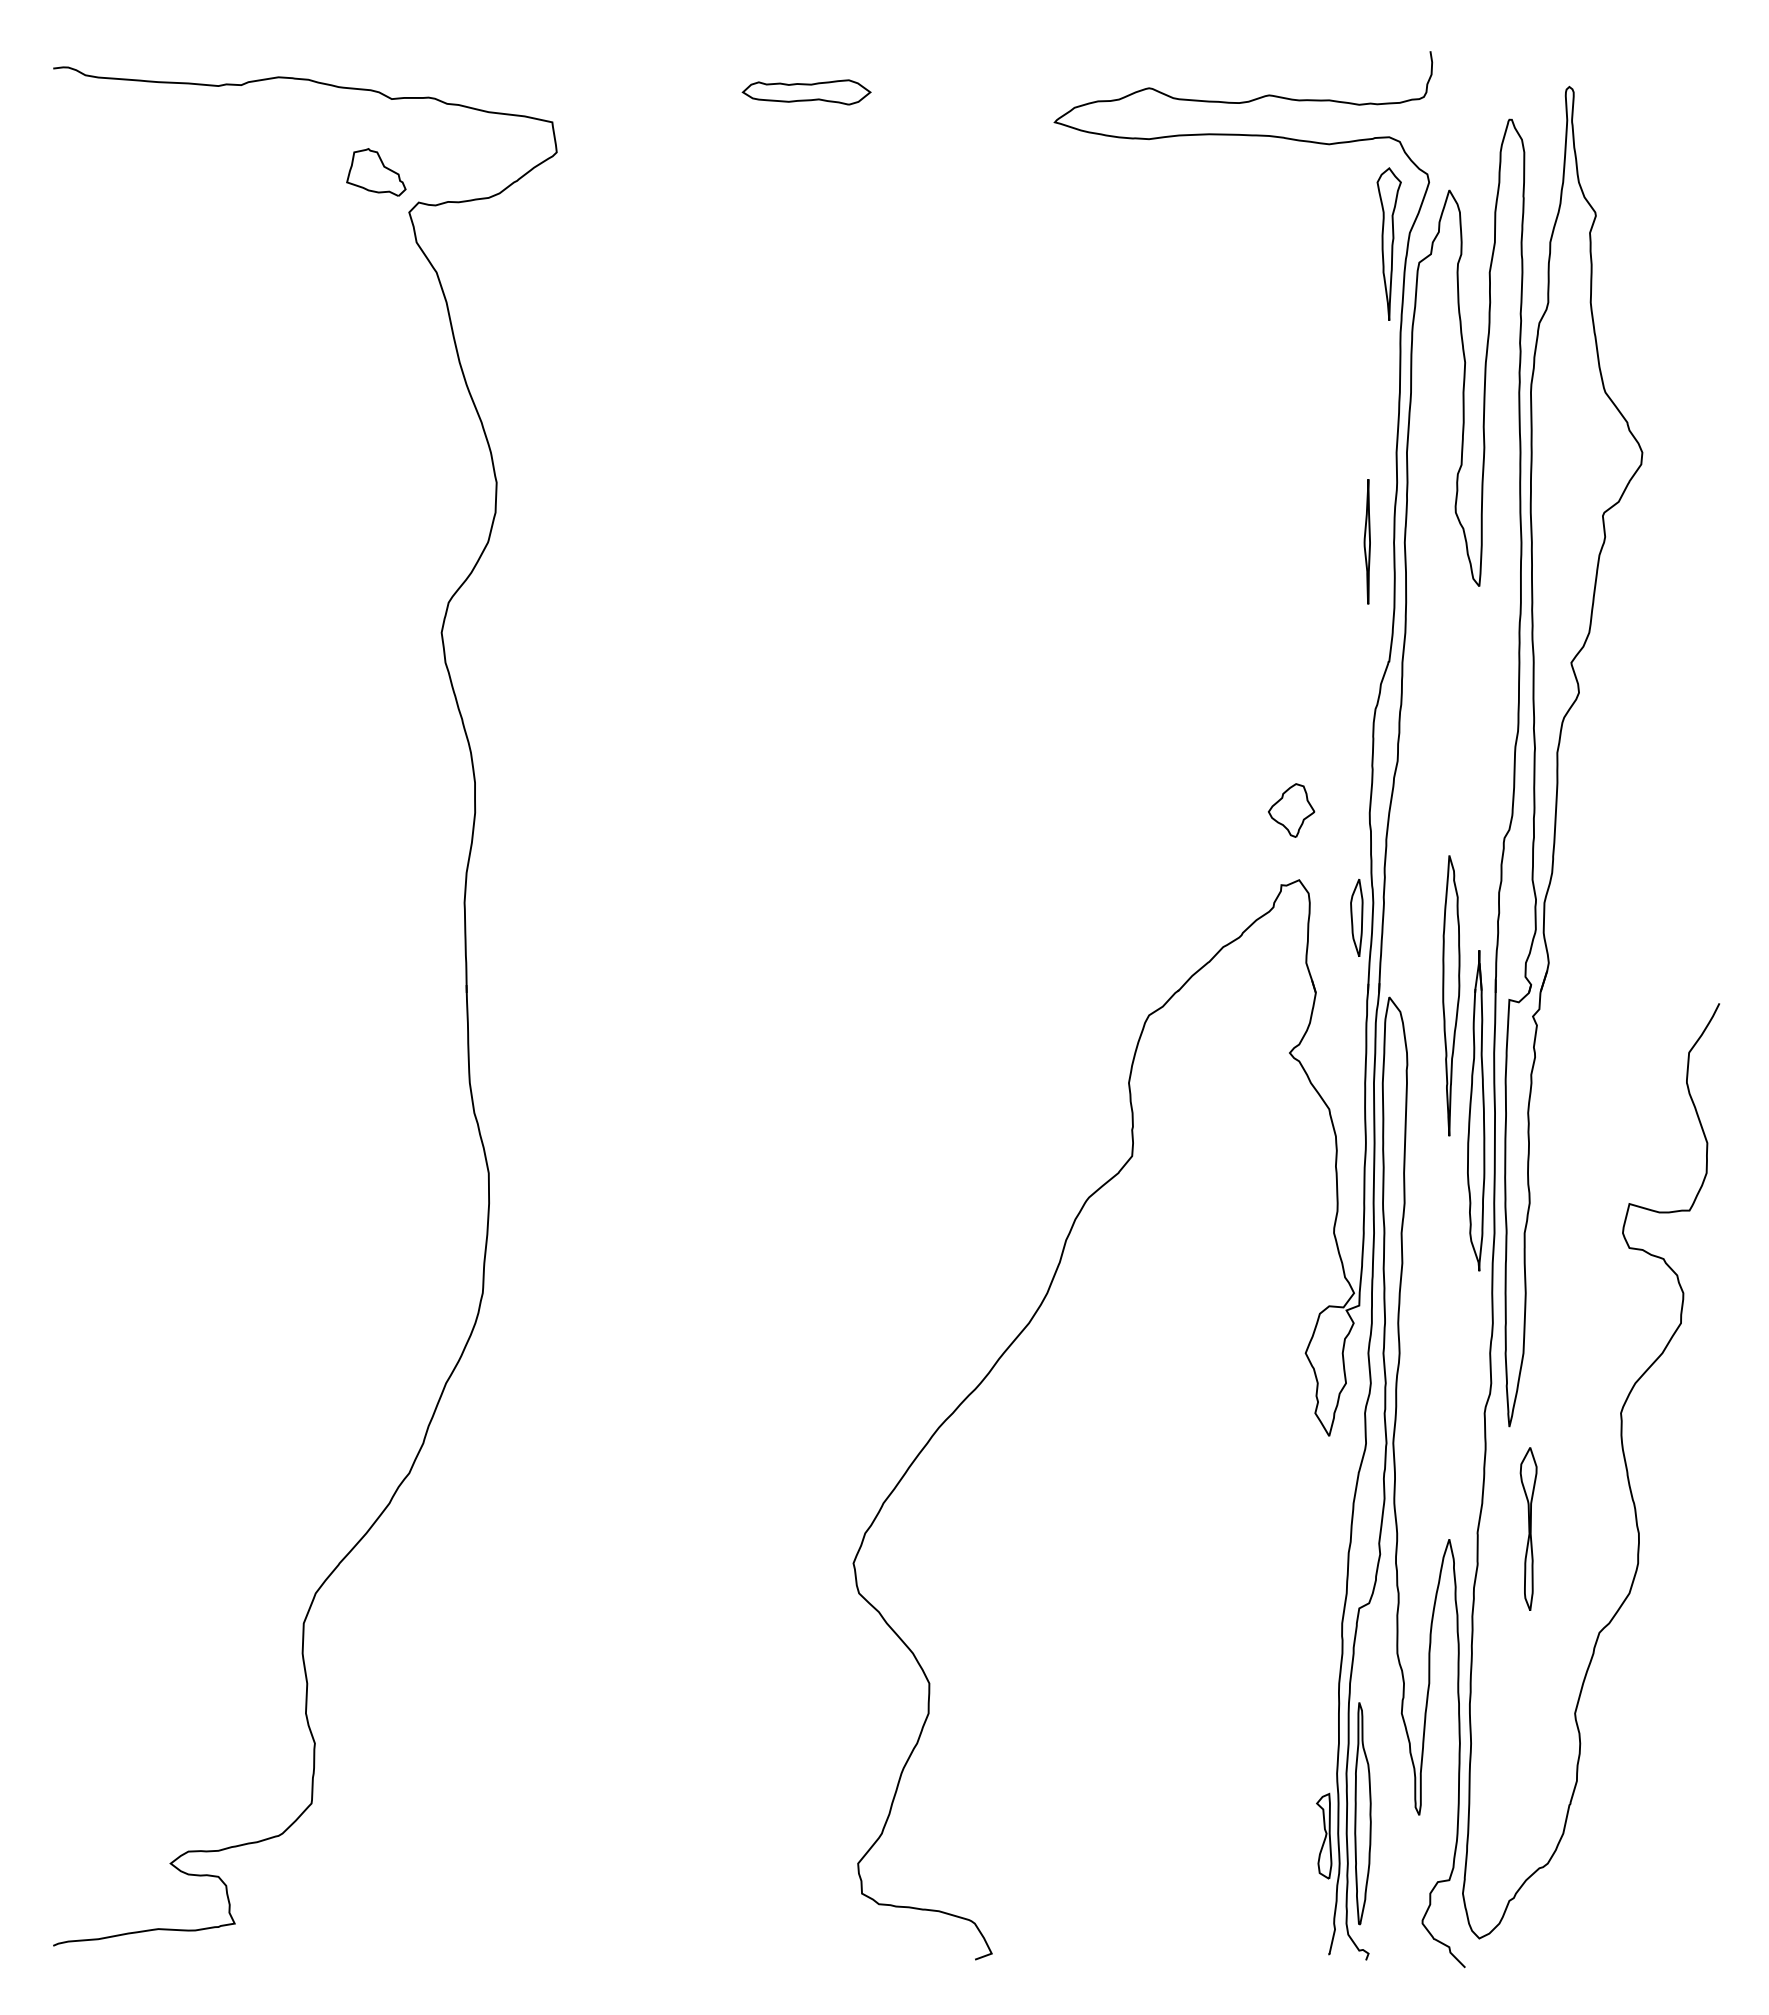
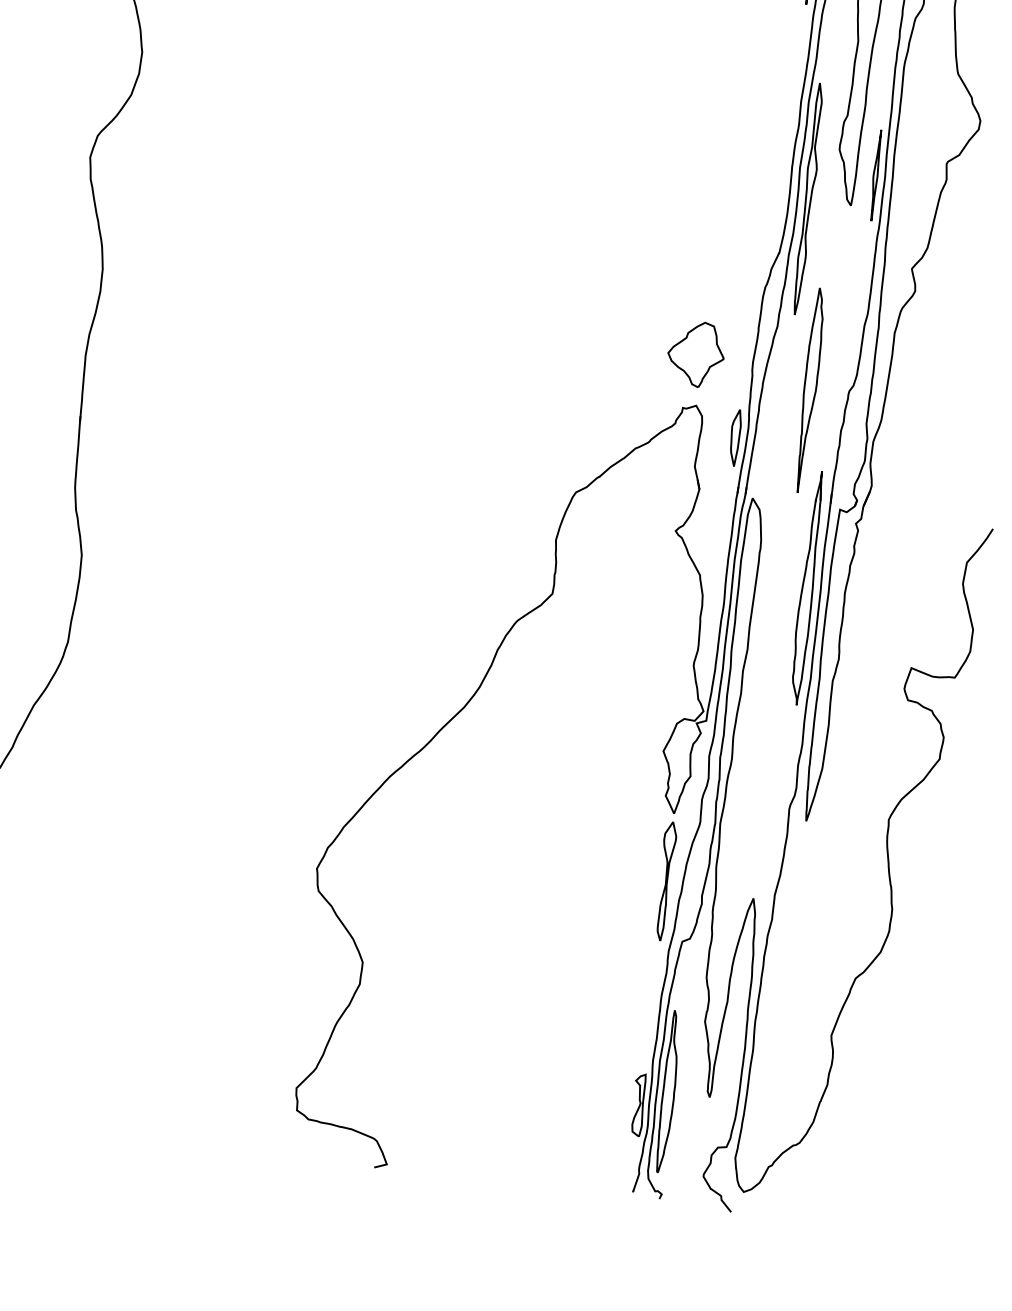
part: (1366, 541) -> (875, 175), moved
part: (1421, 583) -> (808, 198), added
part: (1291, 810) -> (696, 354), size x1.67
part: (1451, 995) -> (810, 390), moved
part: (1528, 1528) -> (665, 880), moved

